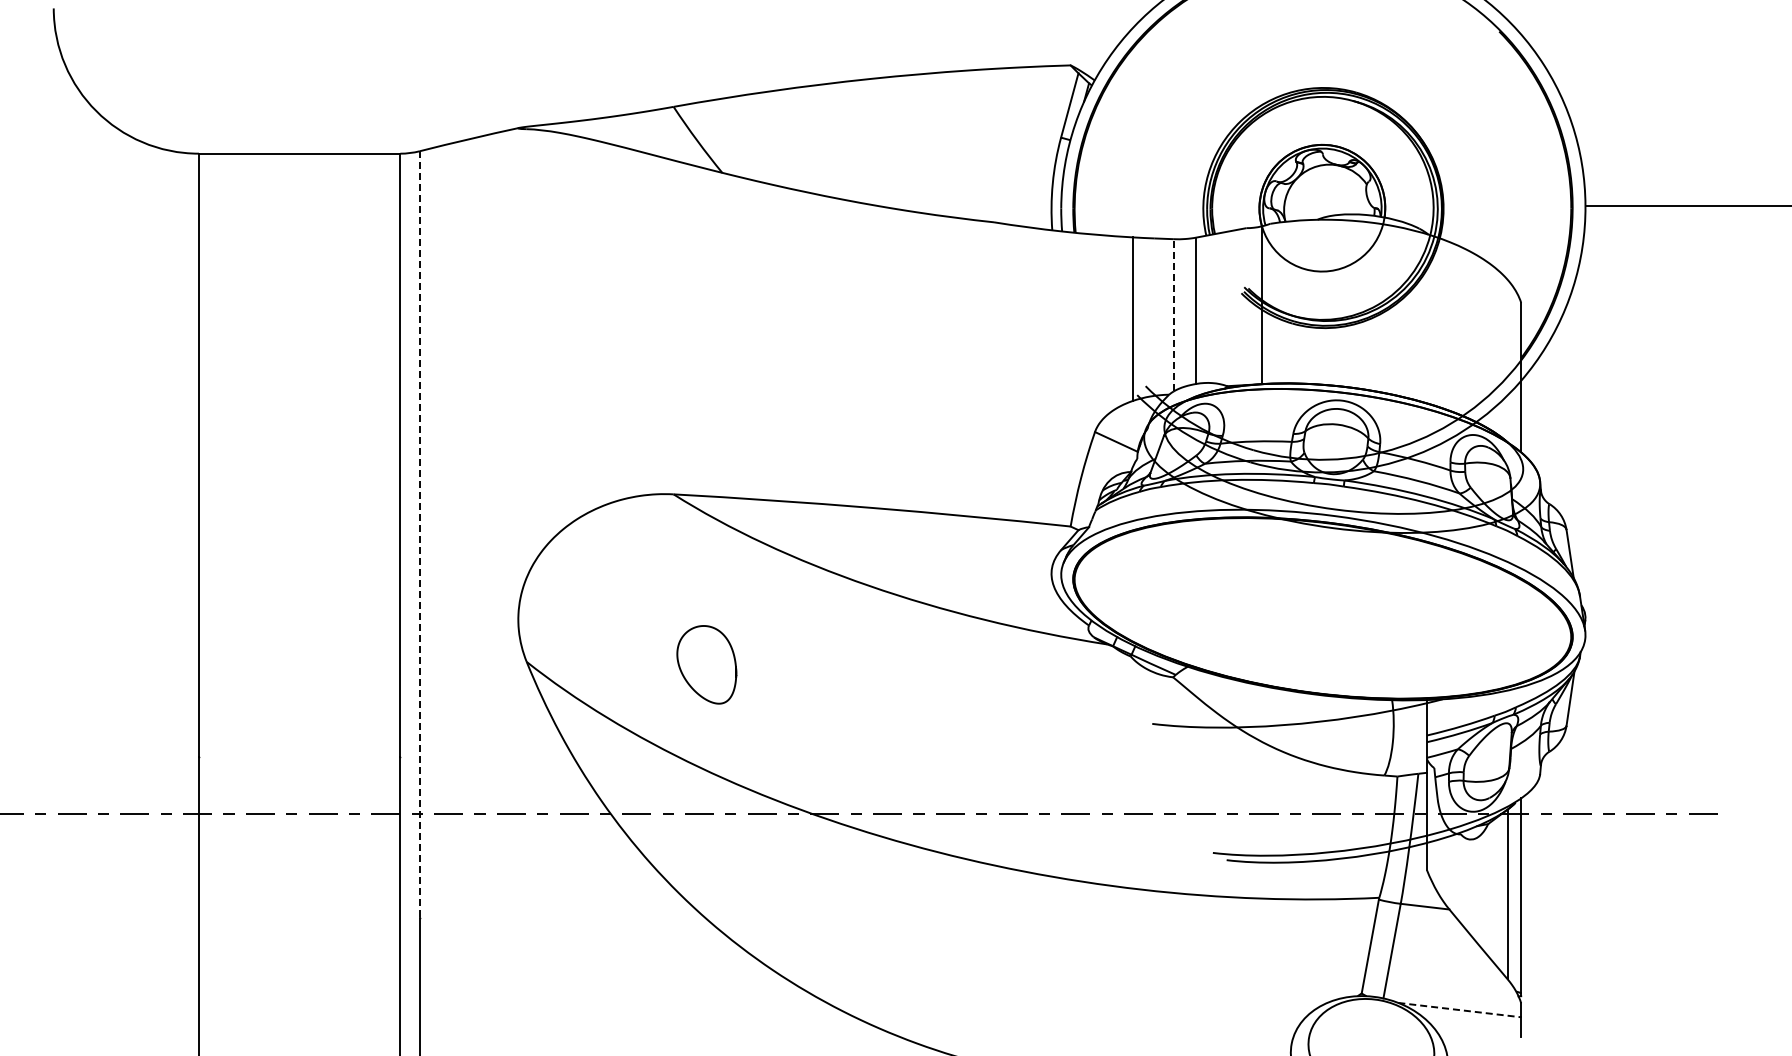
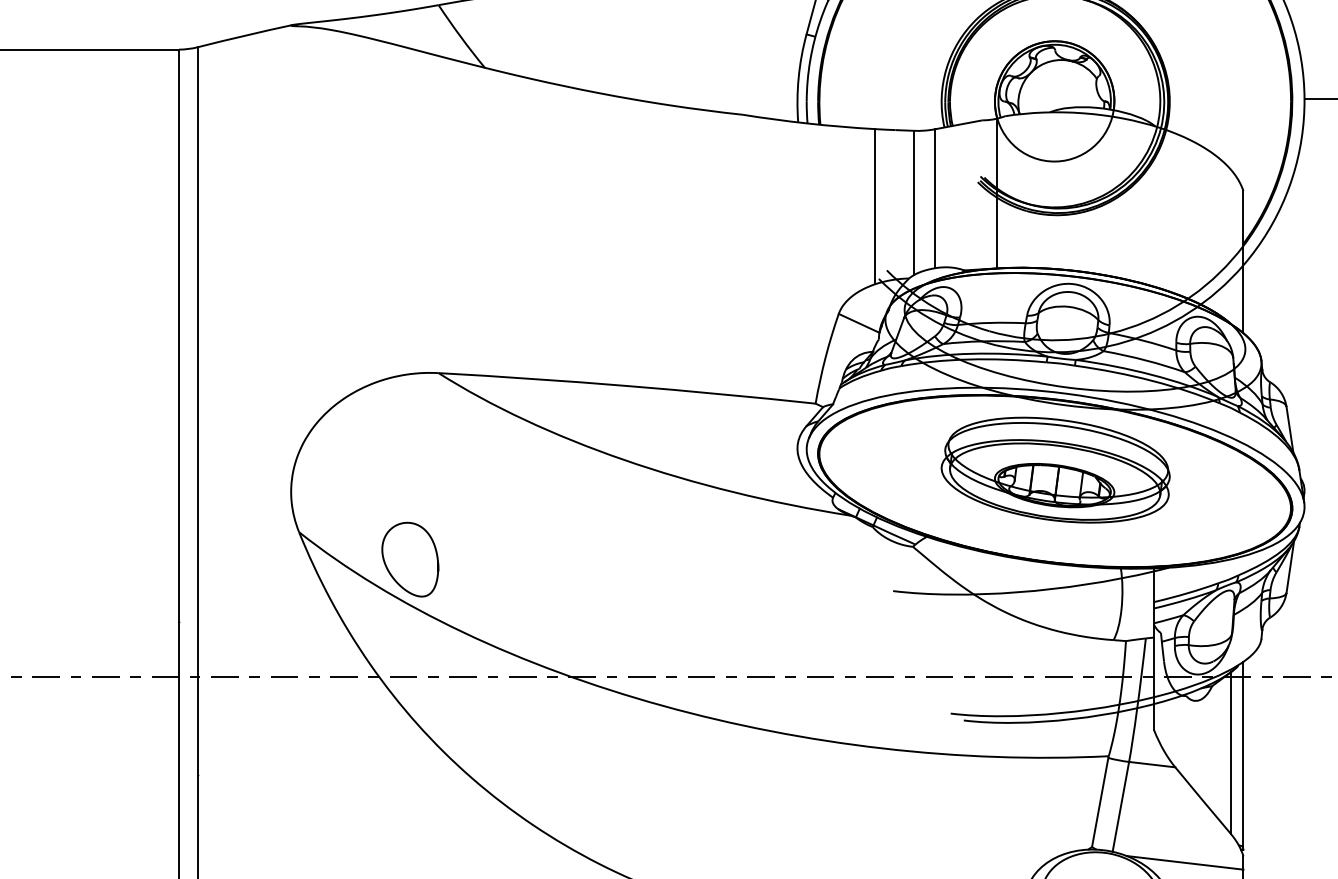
line: (1173, 314) -> (913, 202), dashed -> solid
line: (419, 535) -> (197, 412), dashed -> solid
part: (1323, 596) -> (1055, 470), added
curve: (684, 675) -> (389, 569), moved
line: (1459, 1010) -> (1184, 863), dashed -> solid

